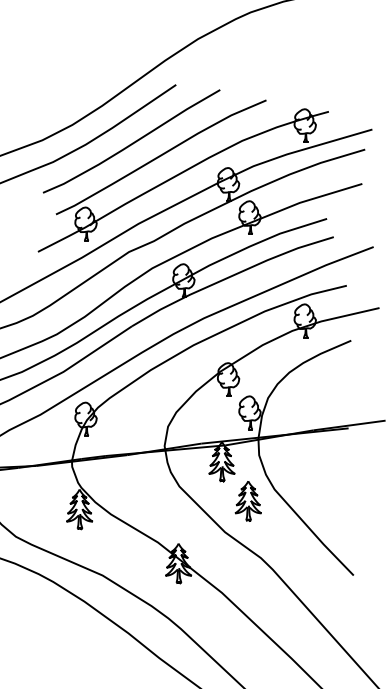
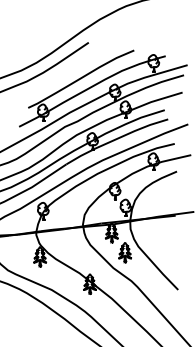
curve: (133, 140) -> (67, 70), removed

